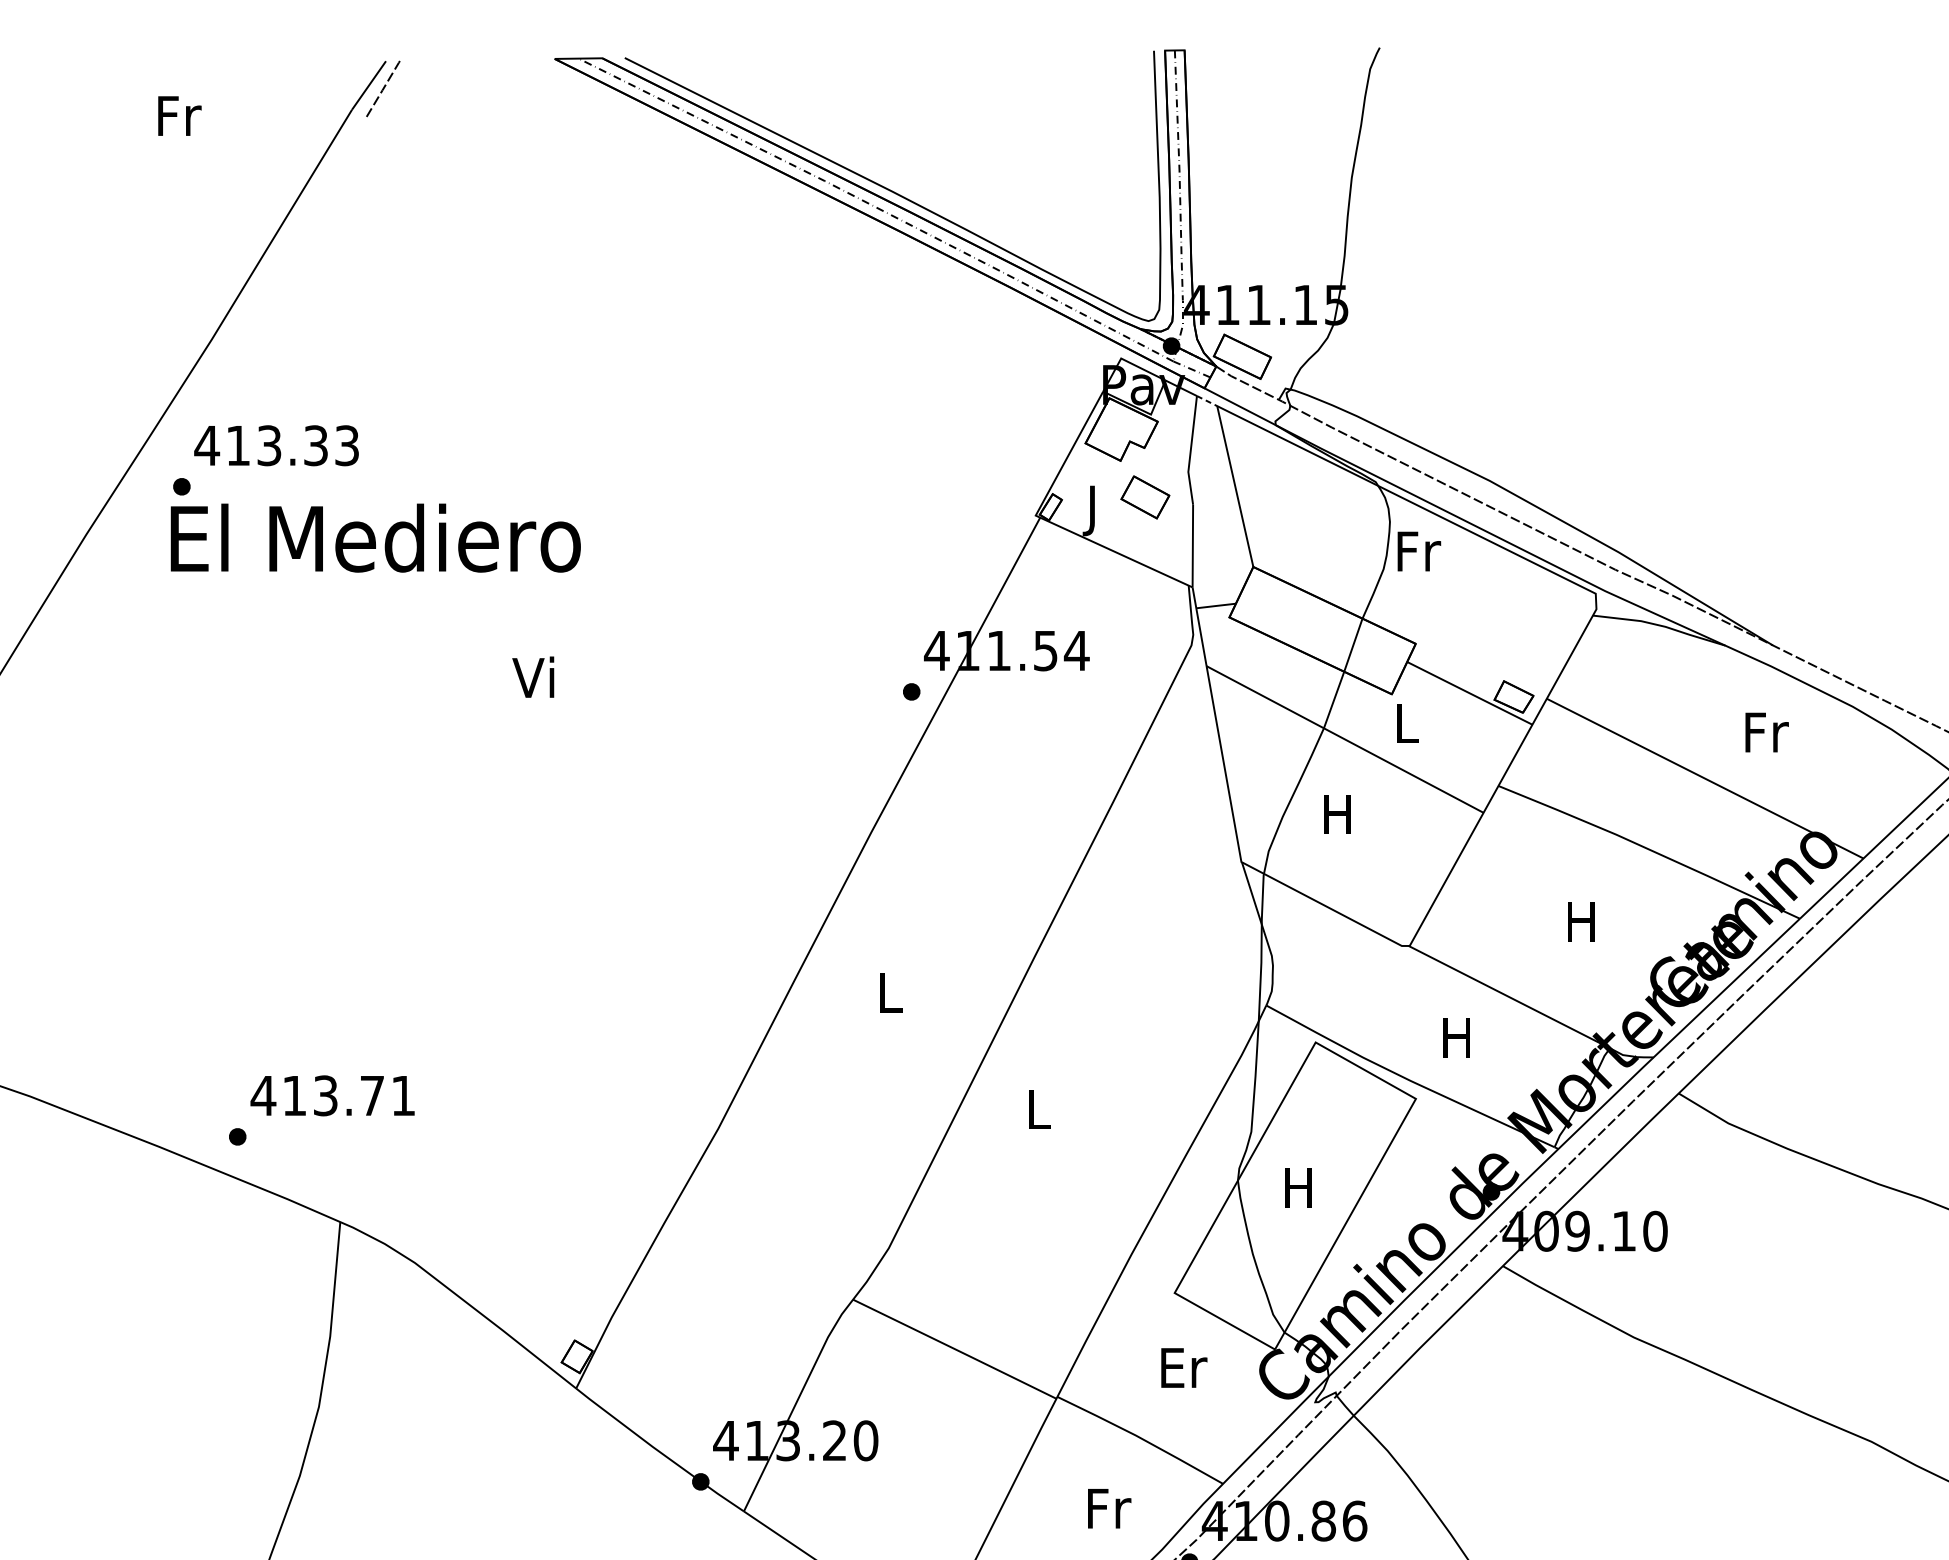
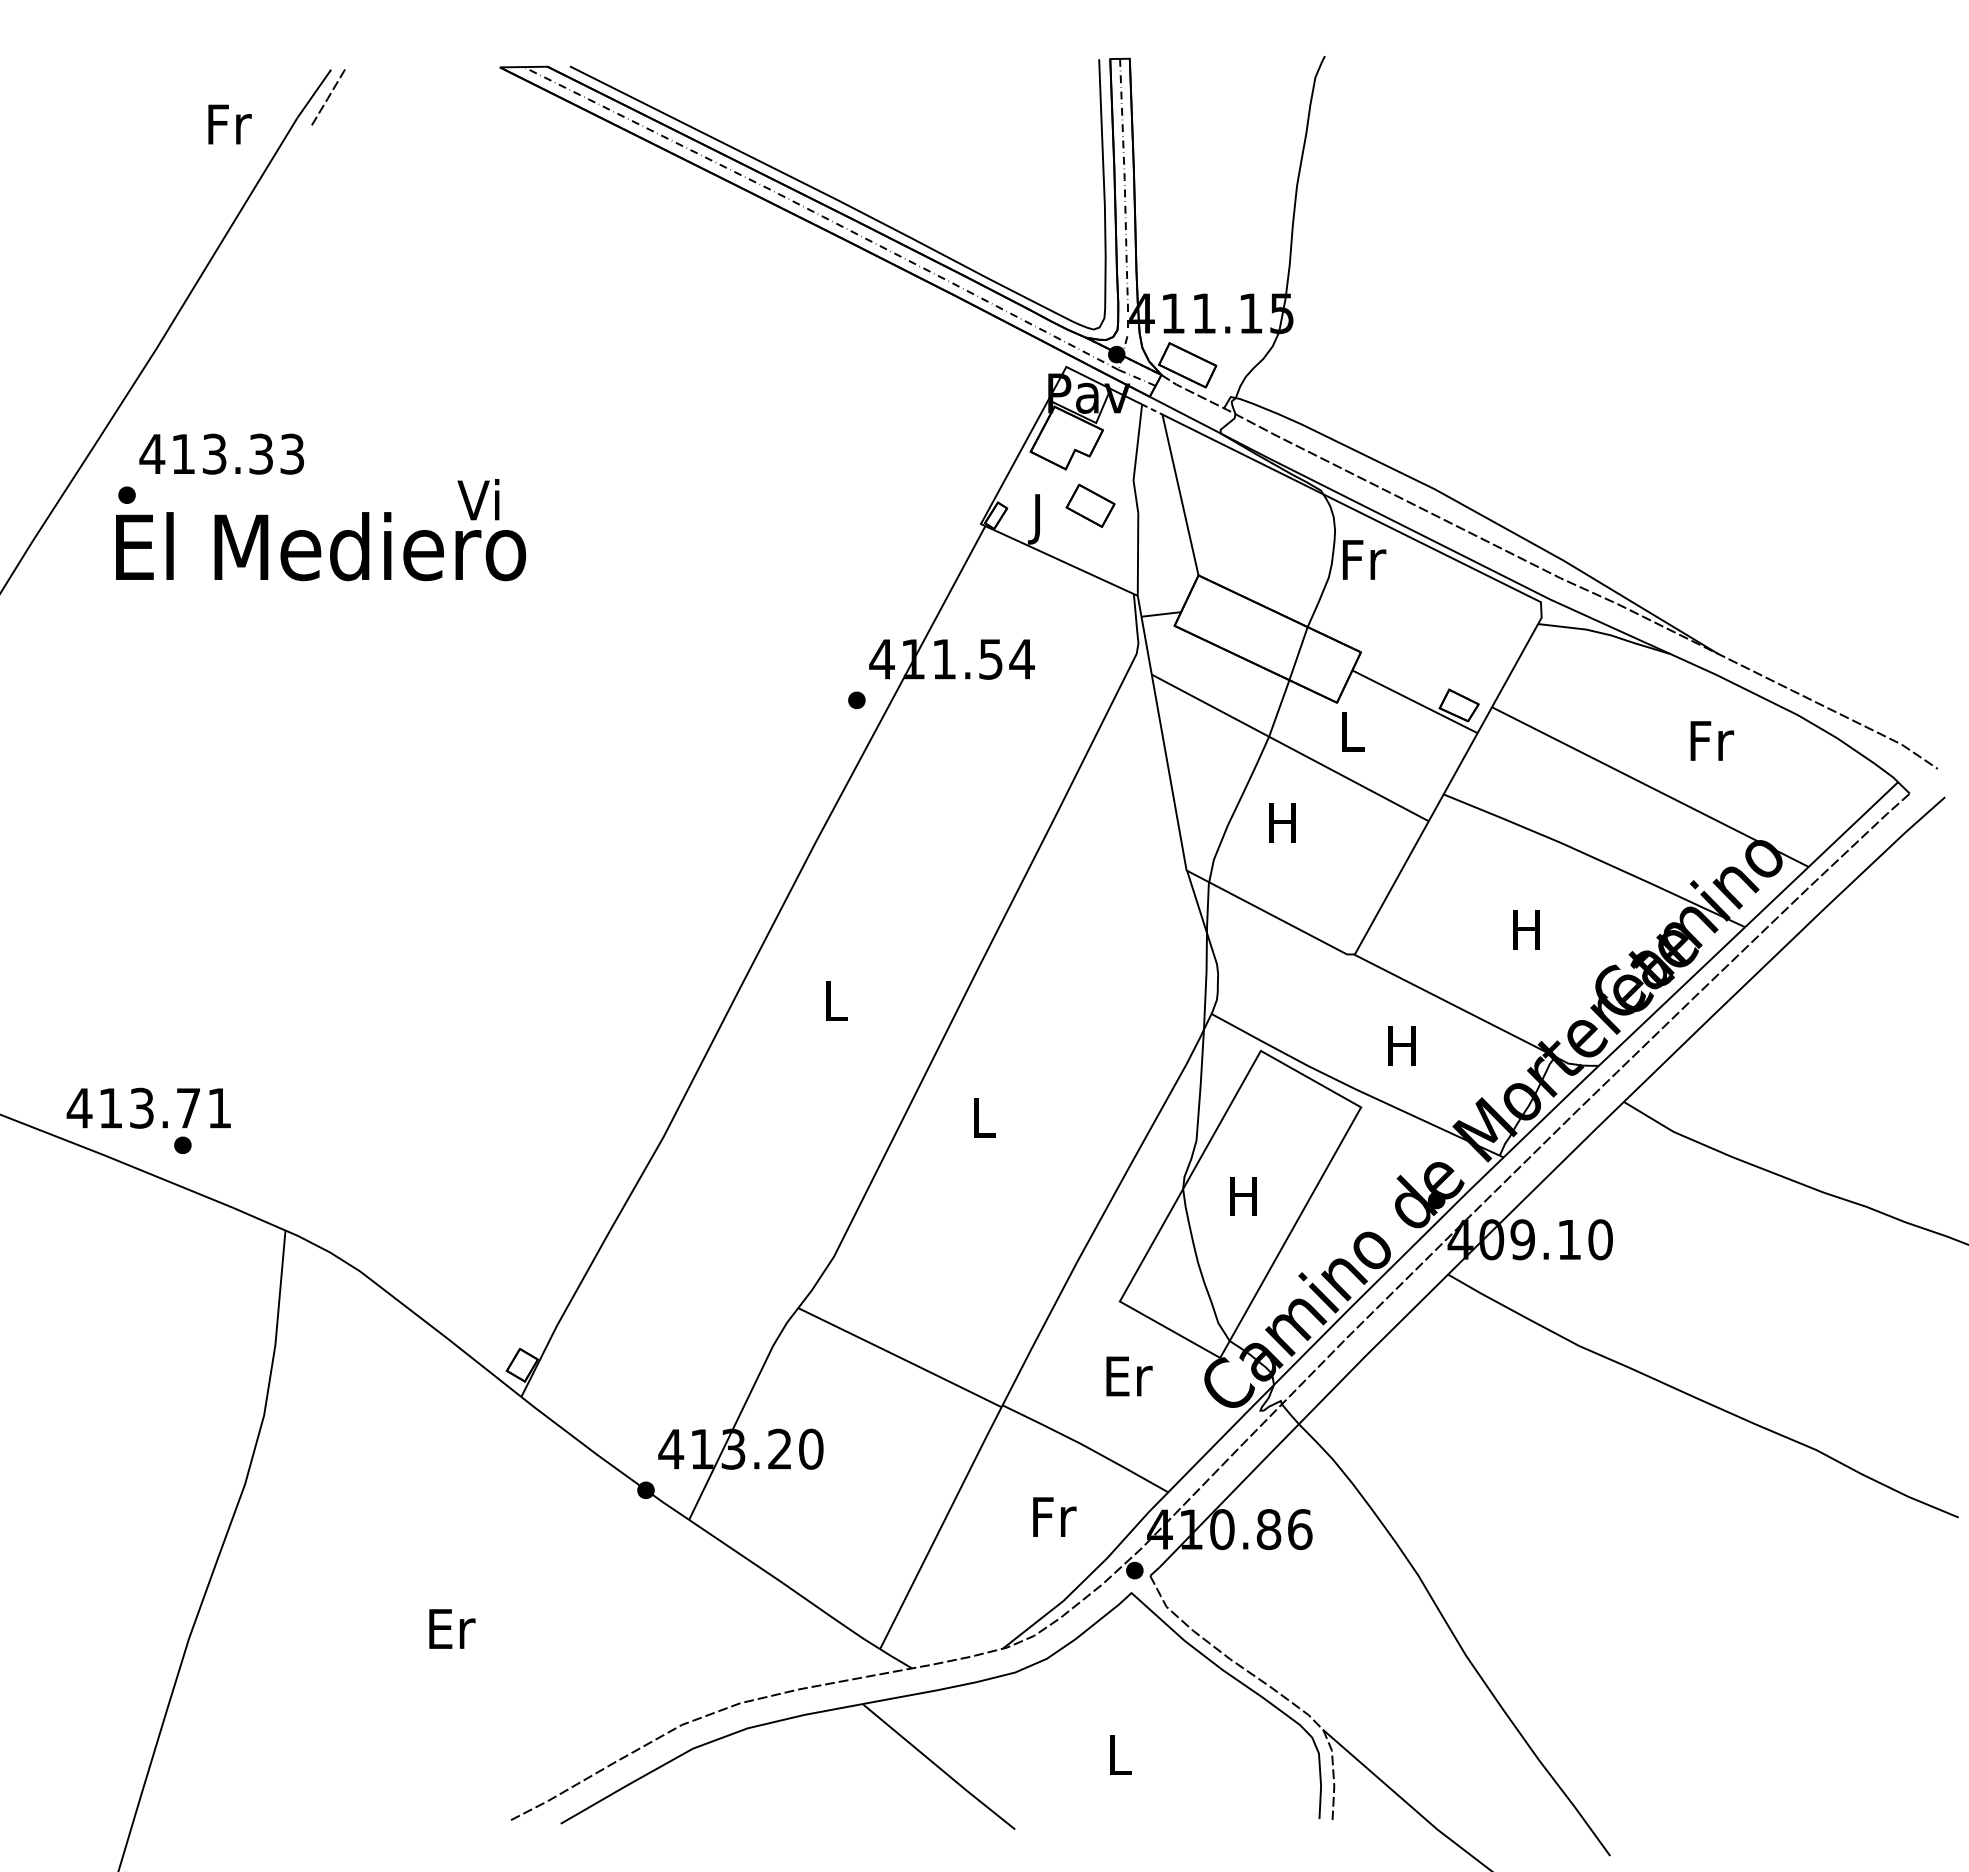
text: (179, 116) -> (229, 124), moved
text: (533, 677) -> (478, 499), moved
text: (332, 1095) -> (148, 1107), moved

